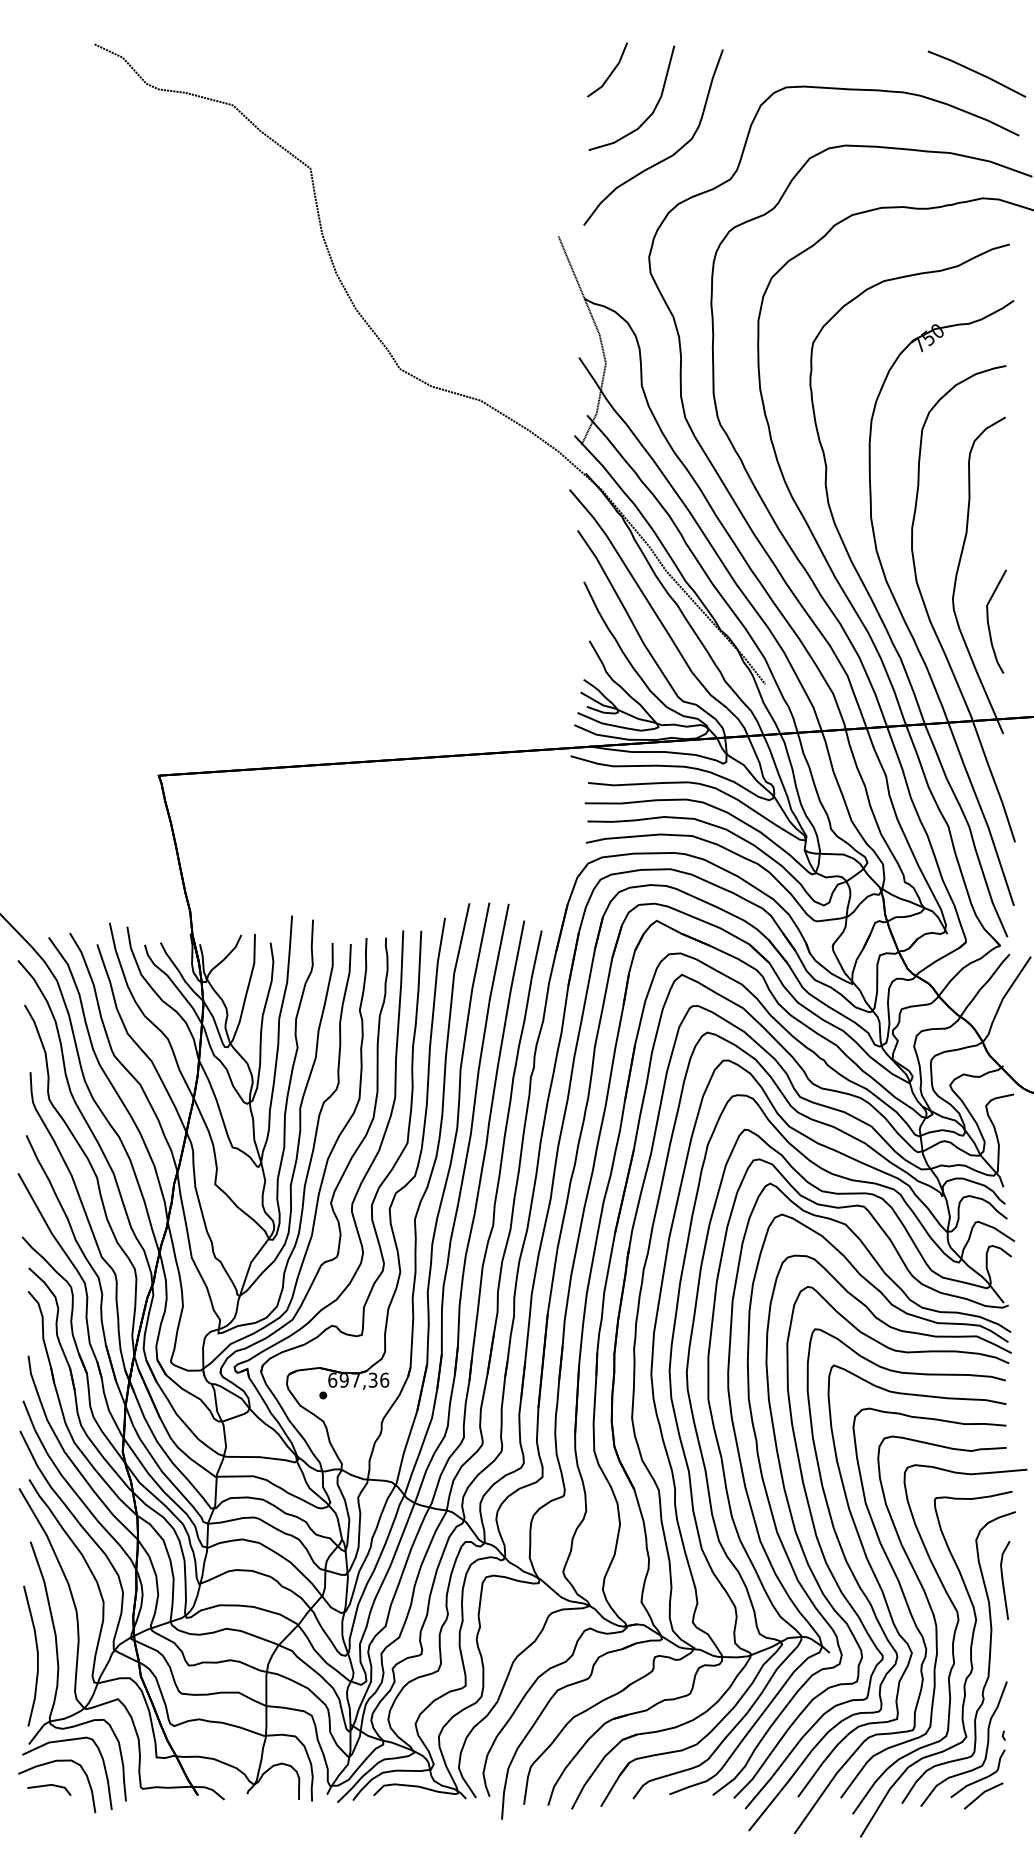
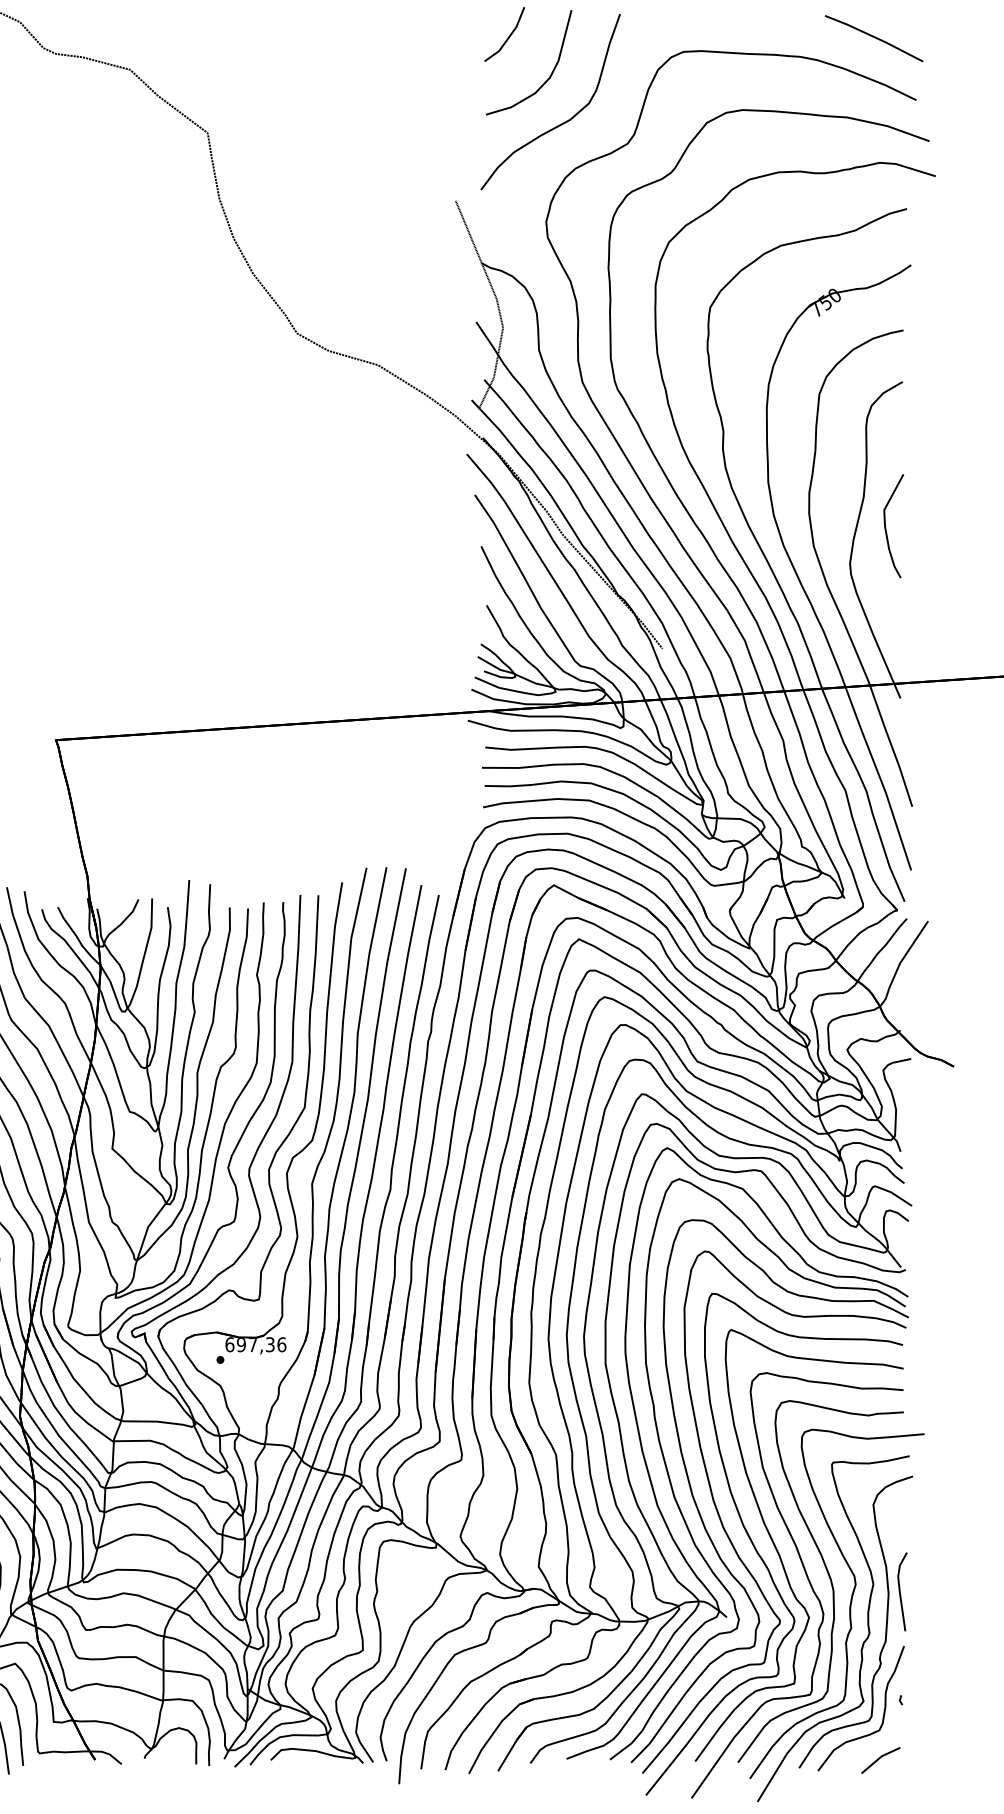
curve: (989, 624) -> (886, 528), moved
line: (1003, 1580) -> (900, 1591), moved
curve: (978, 1779) -> (875, 1743), removed

